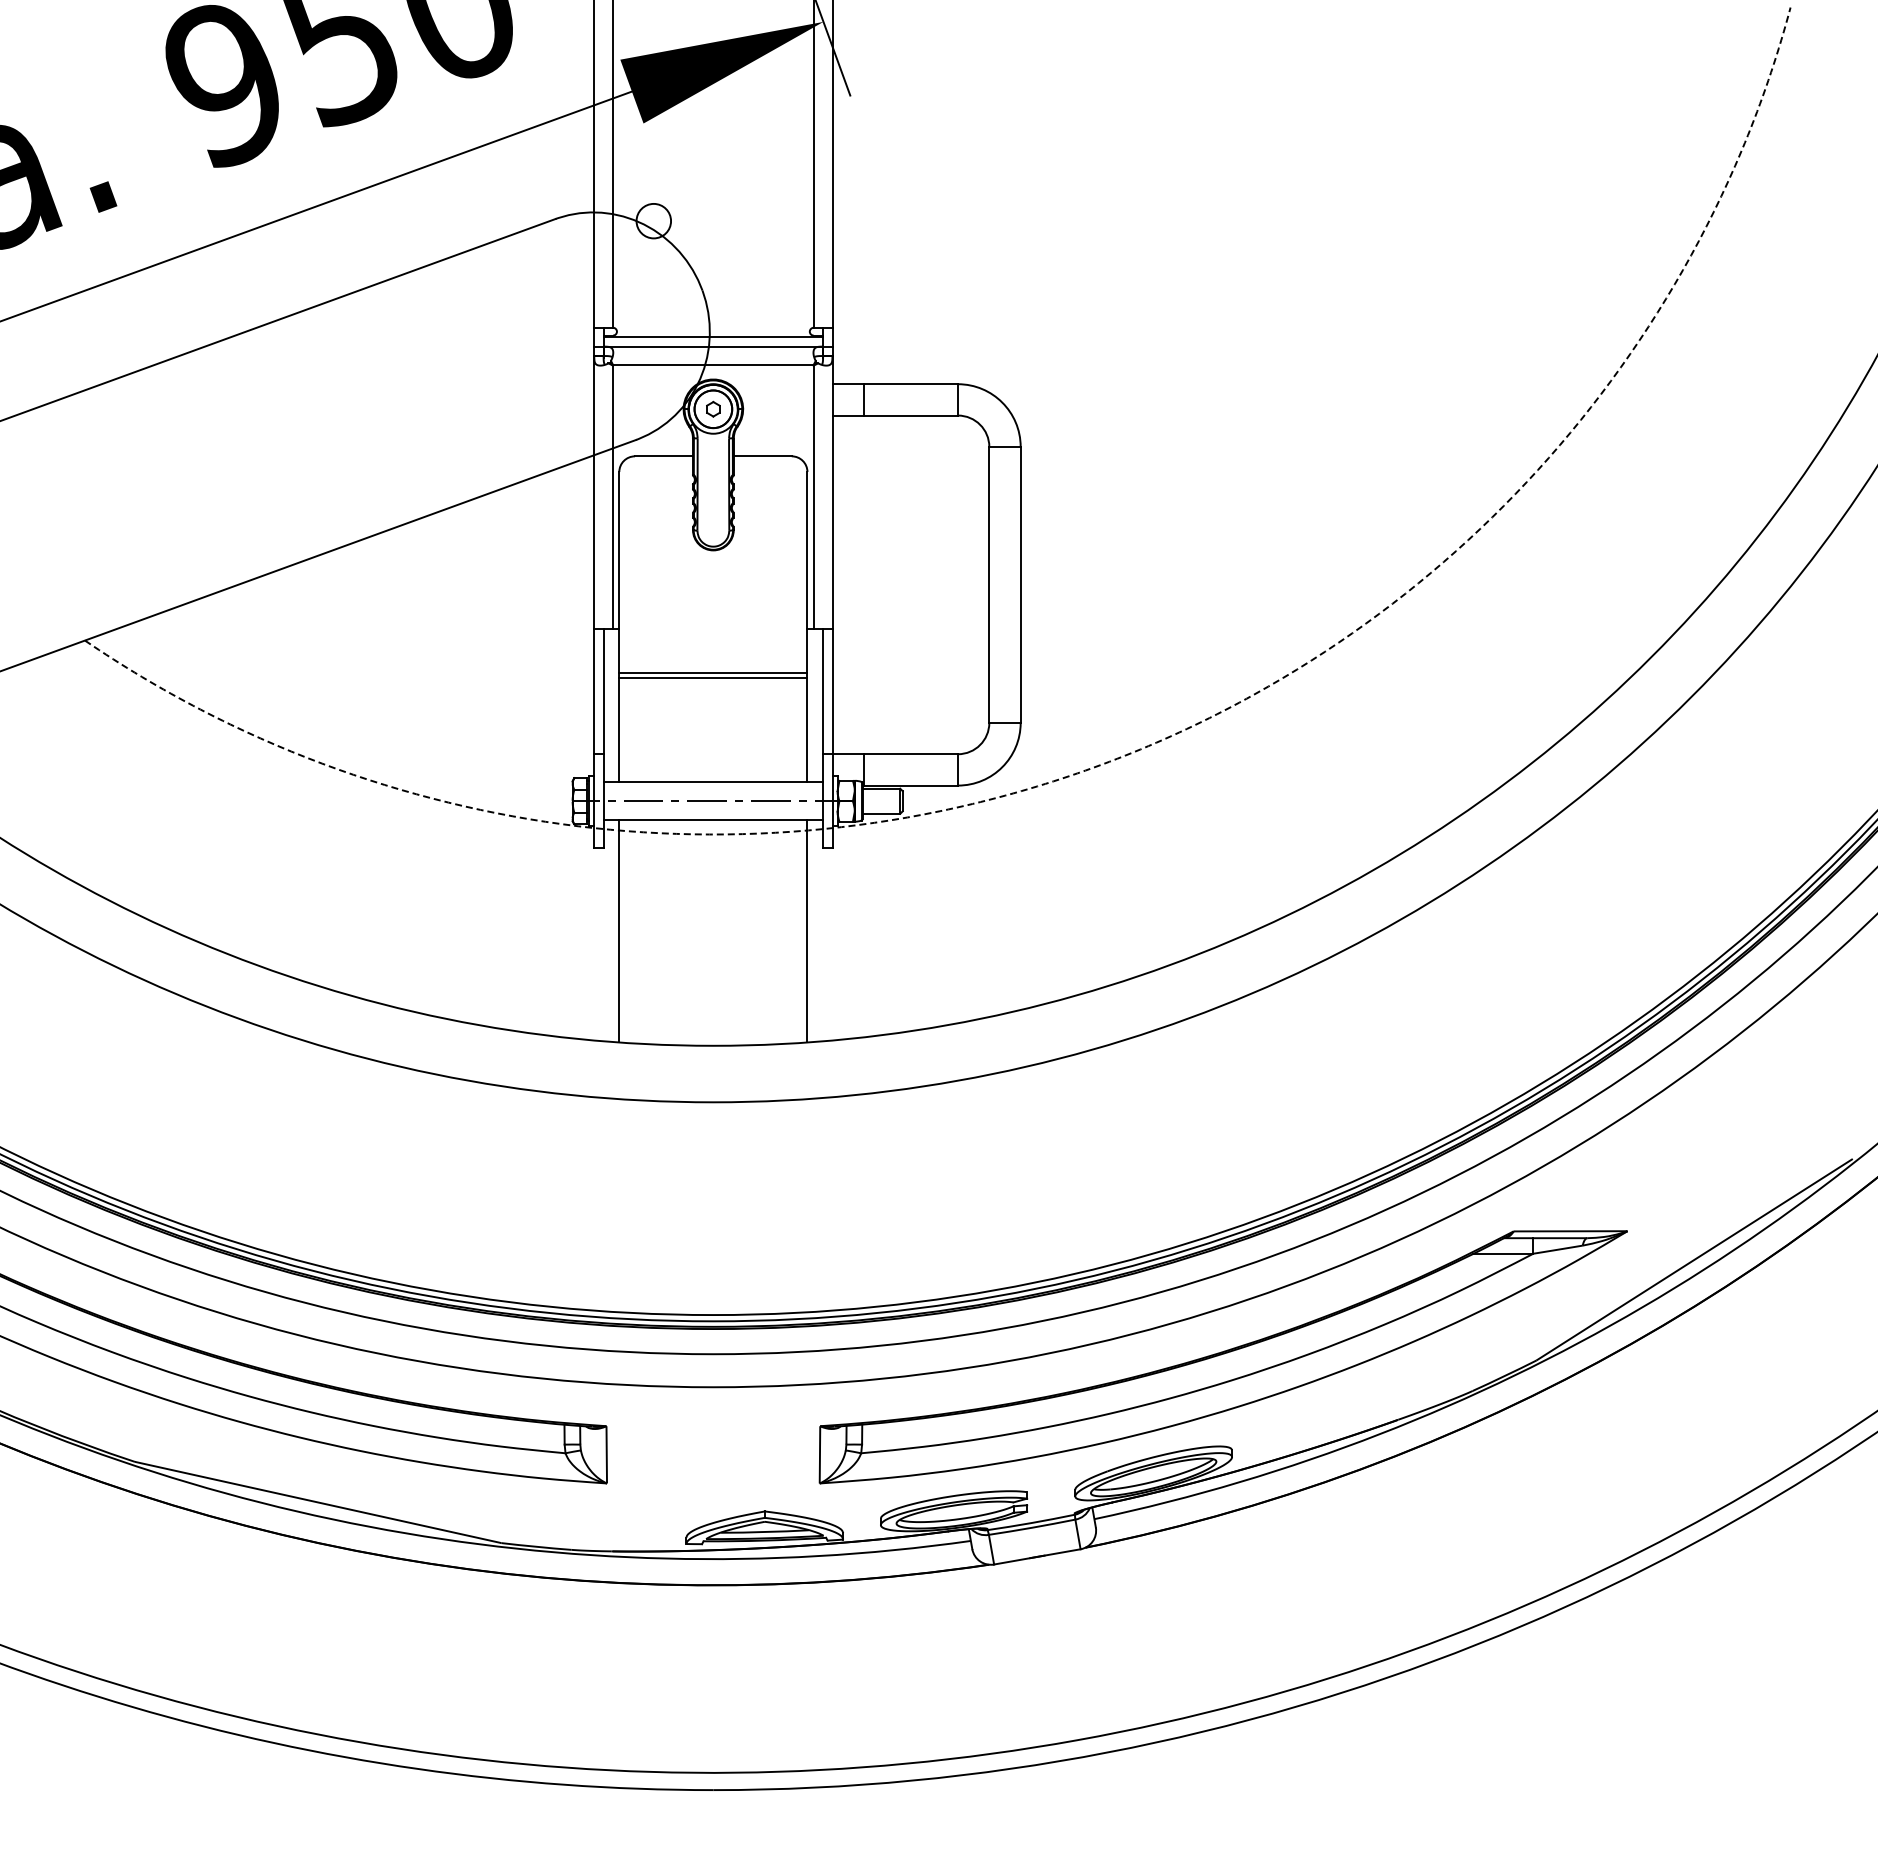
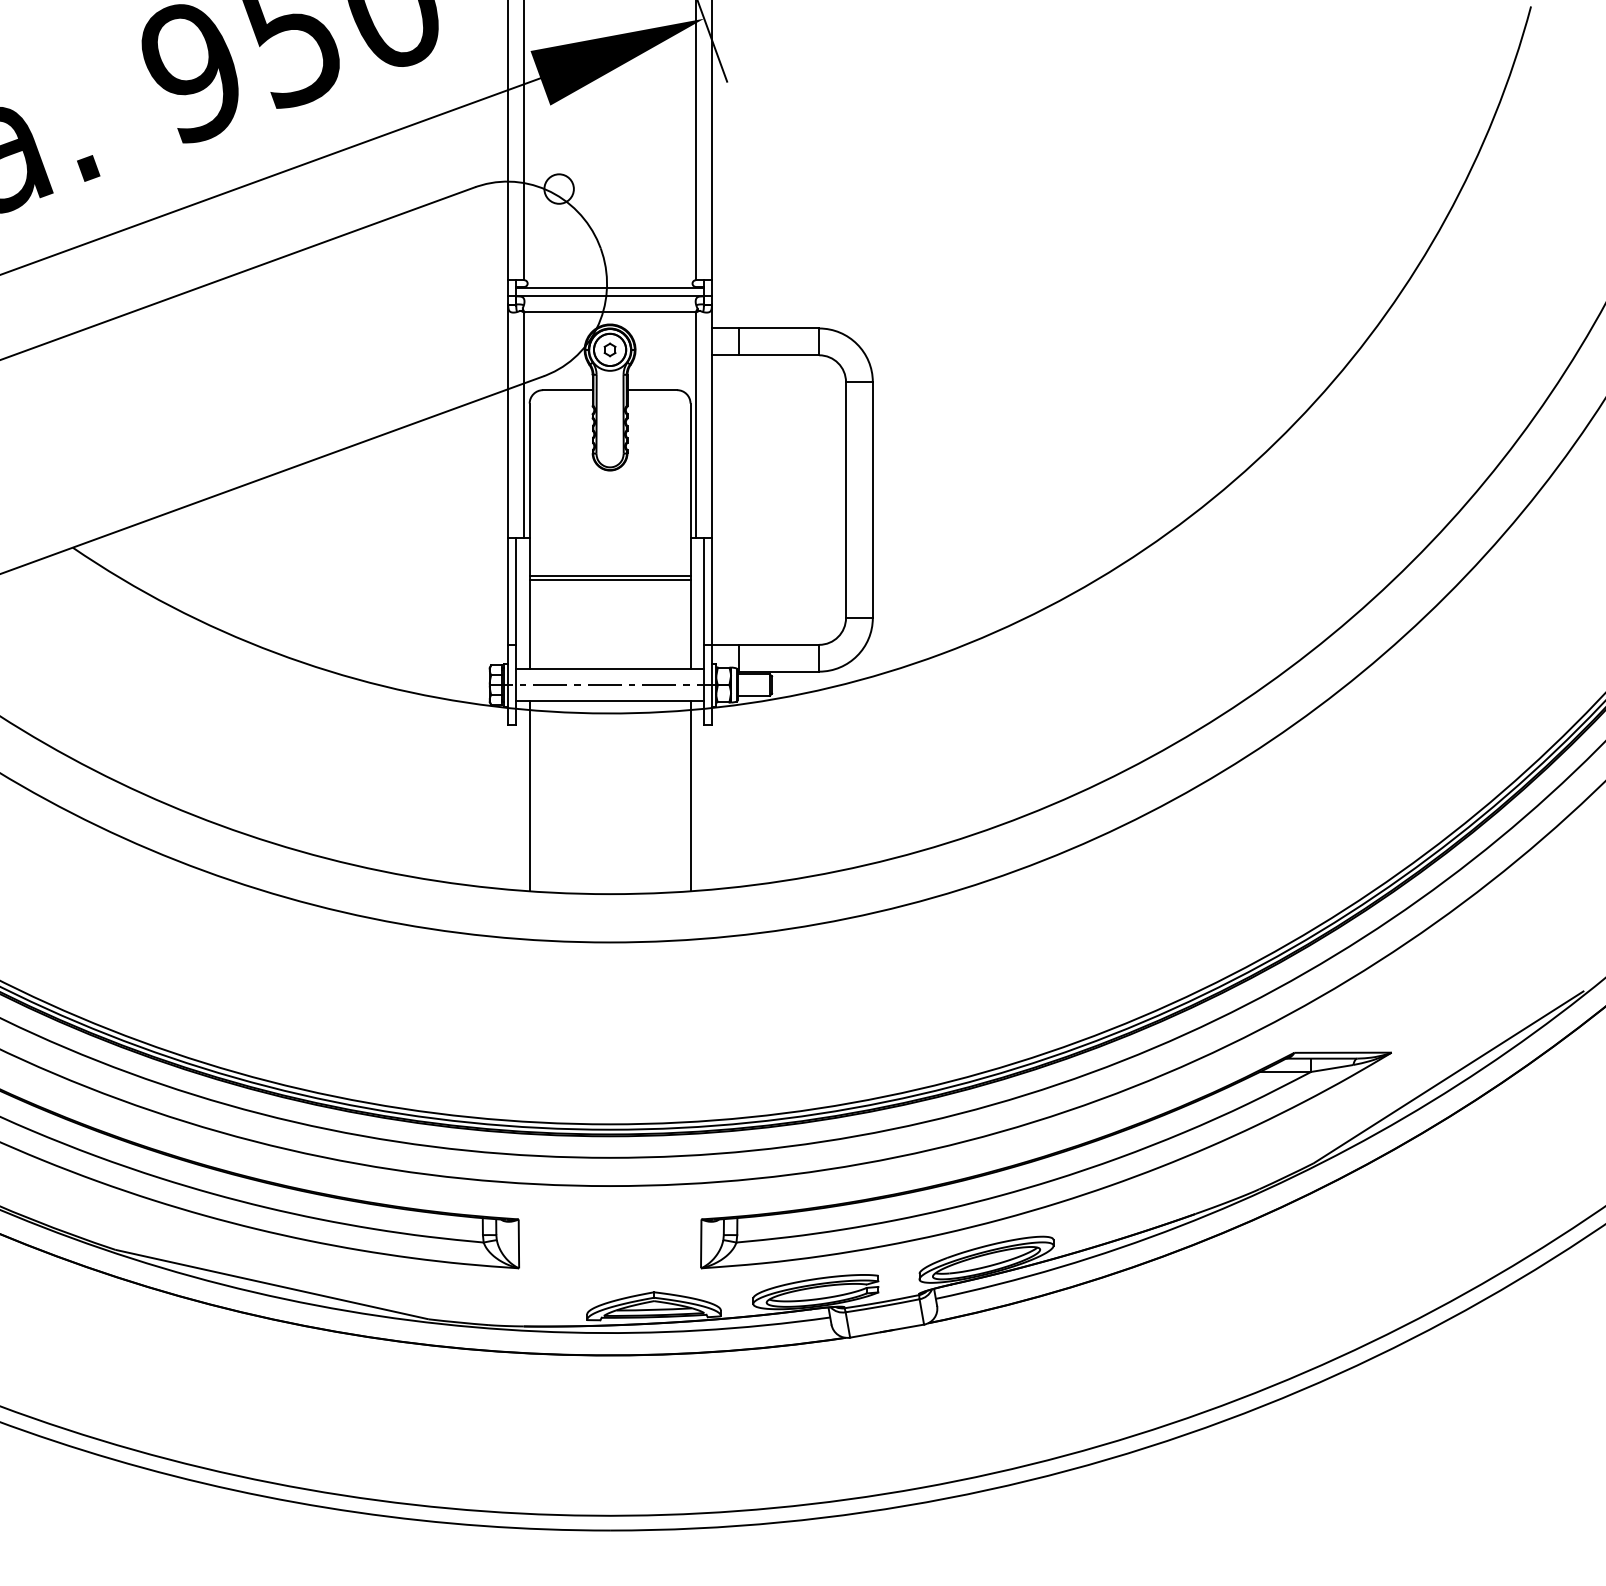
arc: (1101, 764) -> (941, 653), dashed -> solid

